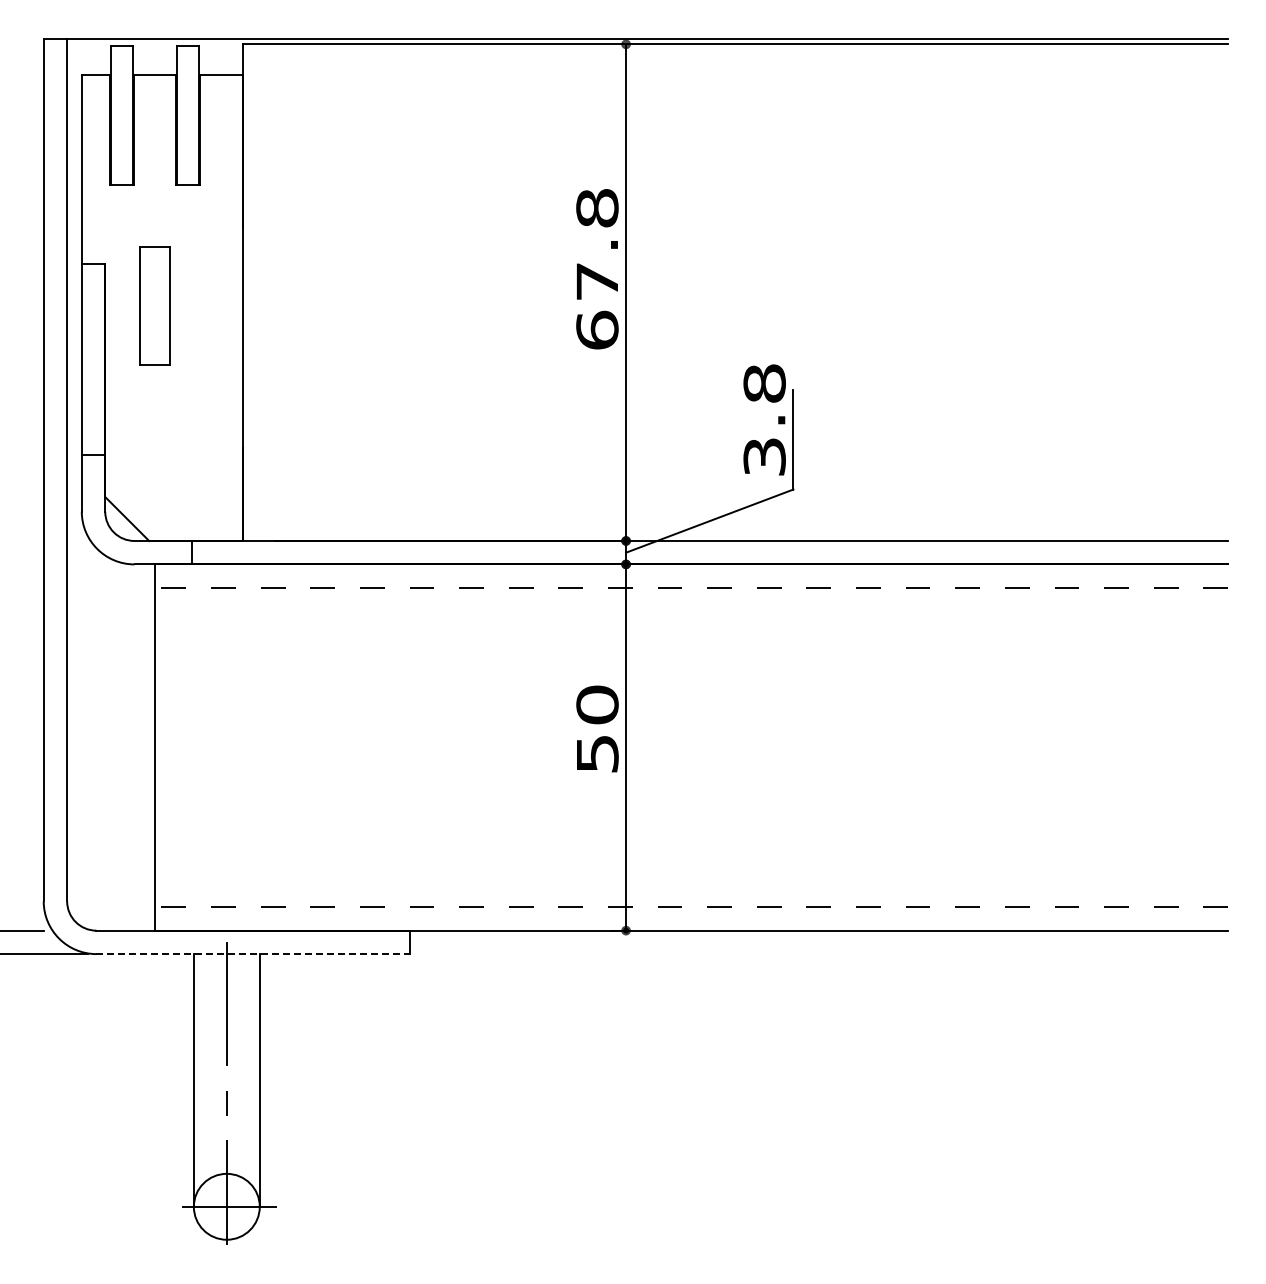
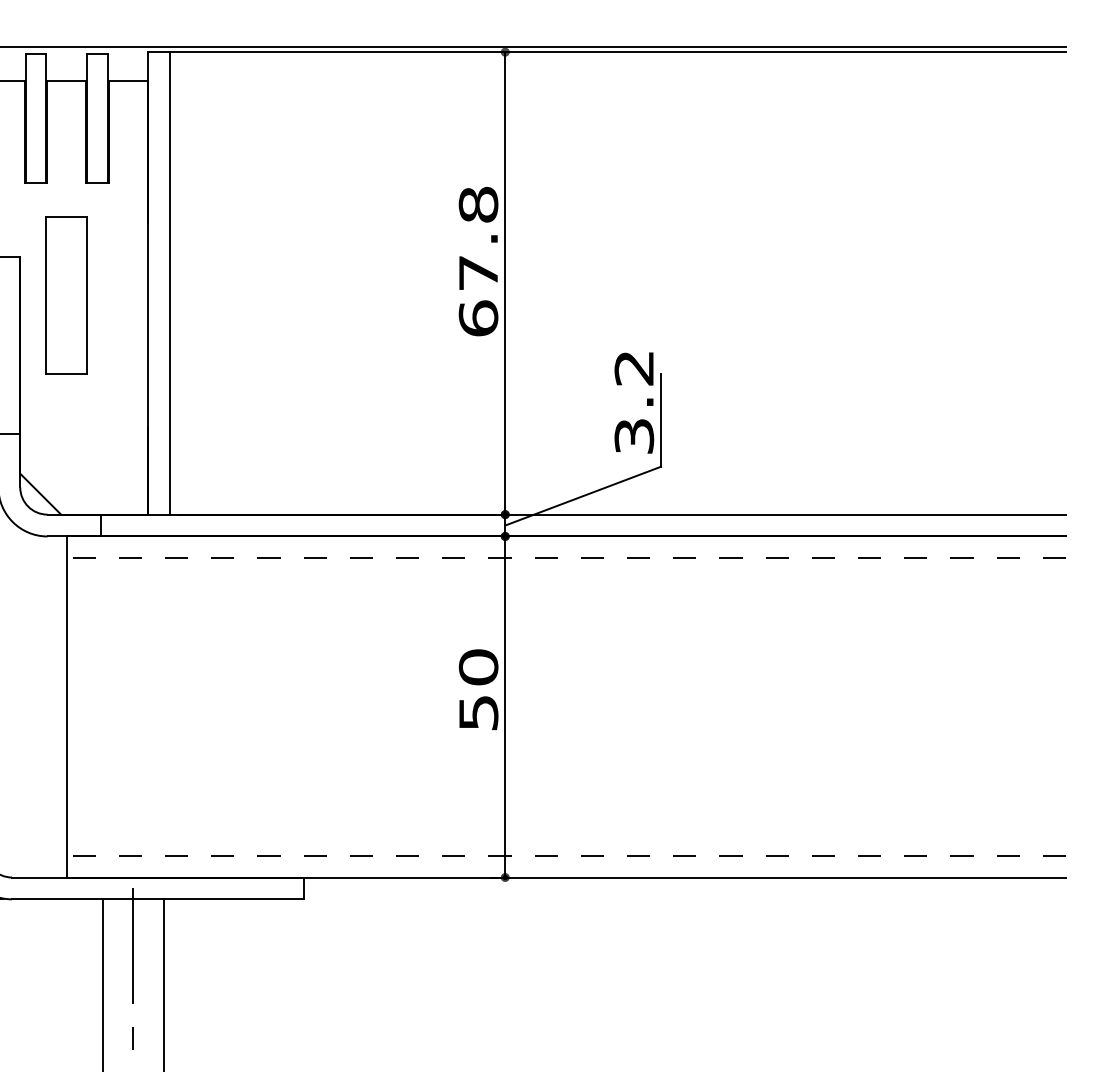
line: (266, 292) -> (170, 283), added
part: (154, 305) -> (66, 295), size x1.43
text: (764, 383) -> (634, 367), 3.8 -> 3.2
line: (253, 954) -> (158, 899), dashed -> solid

